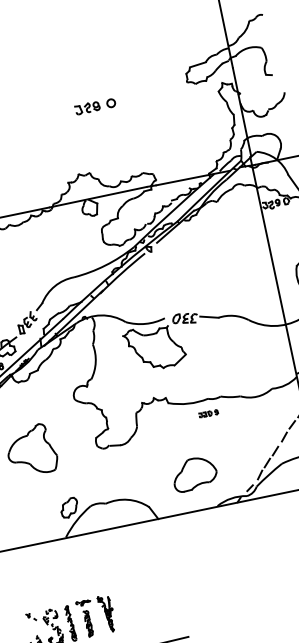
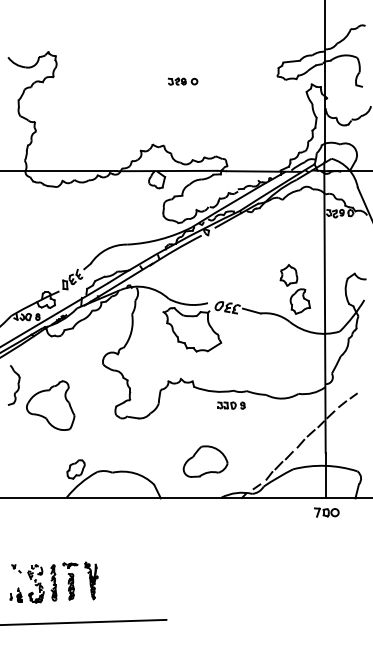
part: (95, 106) -> (183, 81), size x0.71
part: (247, 287) -> (295, 289), added
part: (208, 413) -> (231, 405), size x1.43

